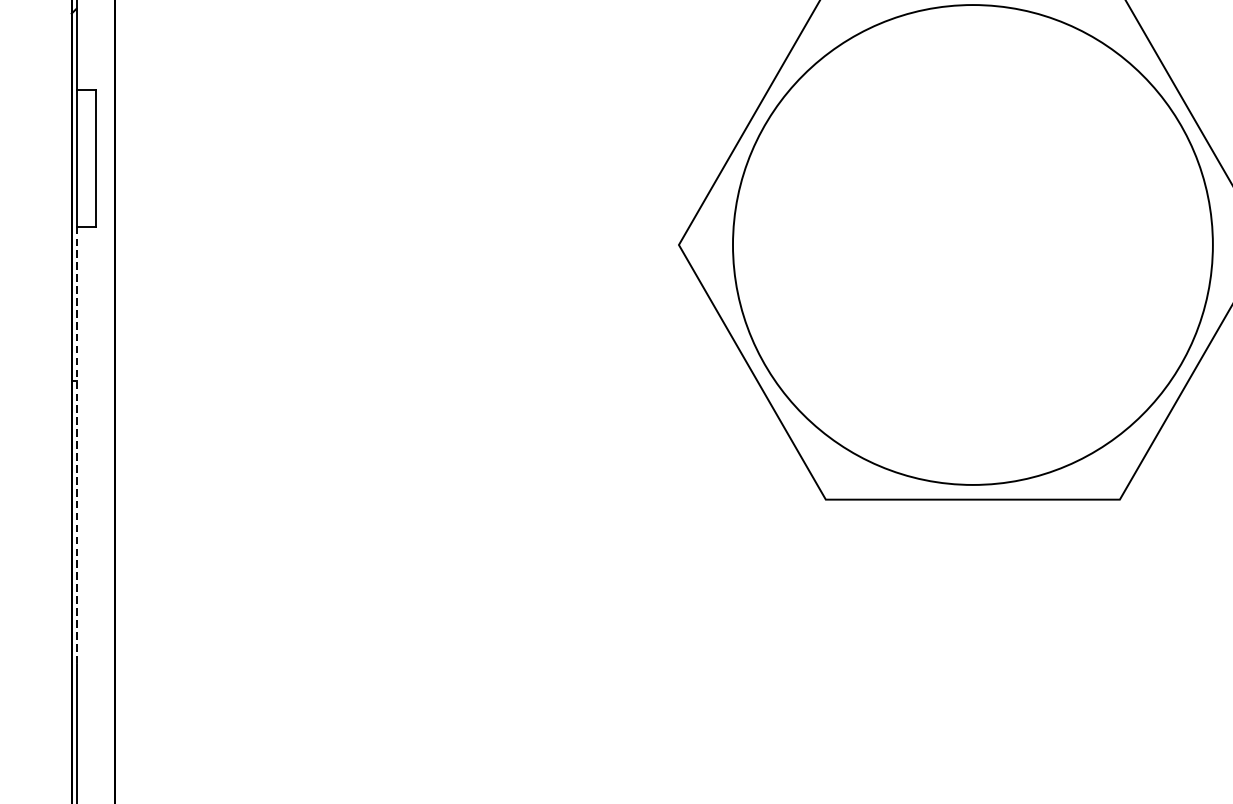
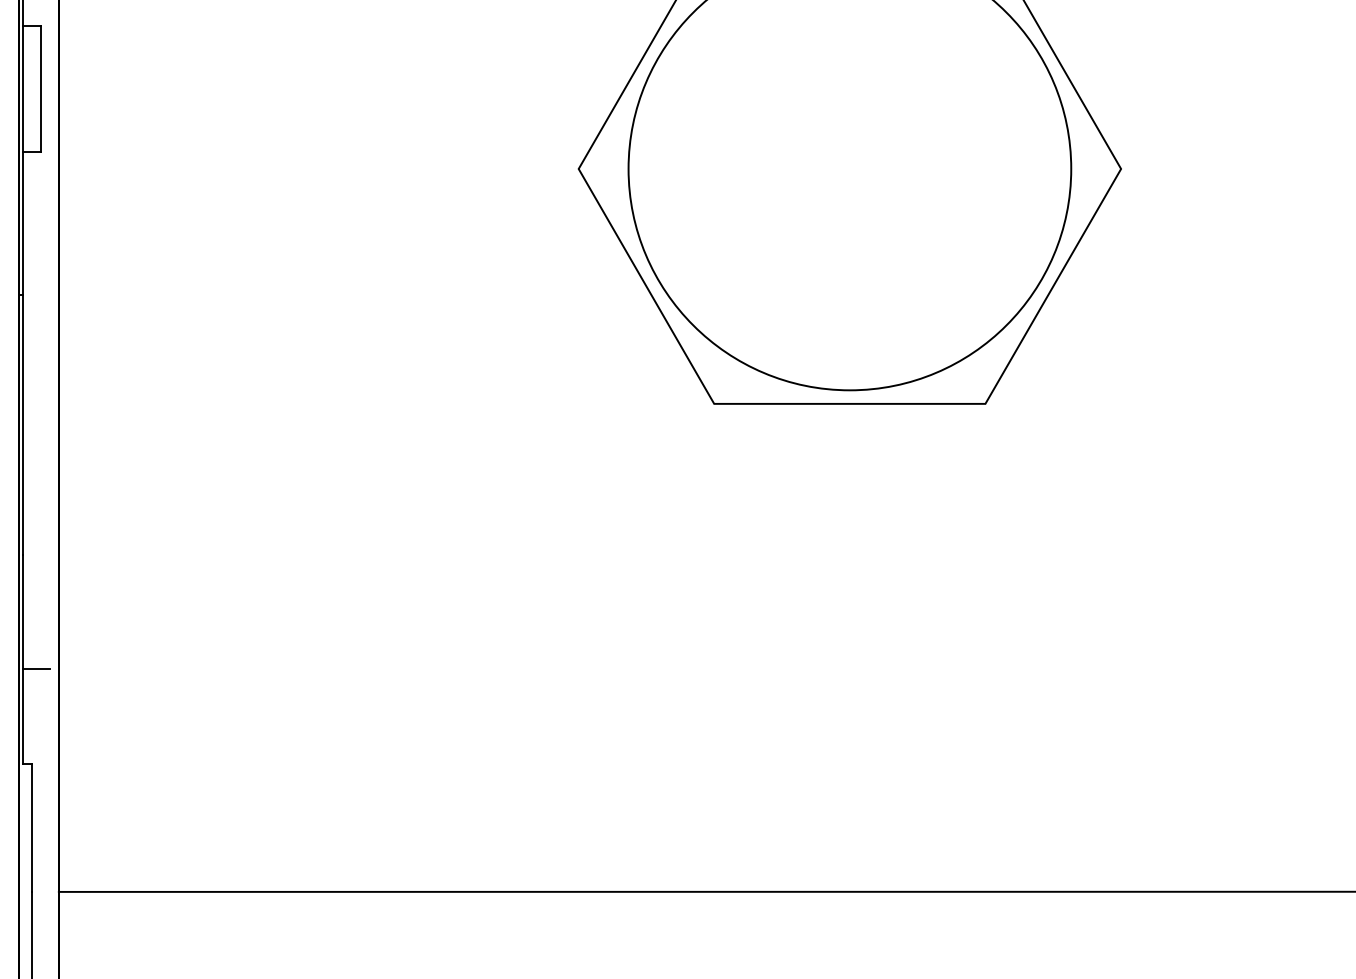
line: (77, 445) -> (23, 353), dashed -> solid
line: (91, 786) -> (36, 668), added

